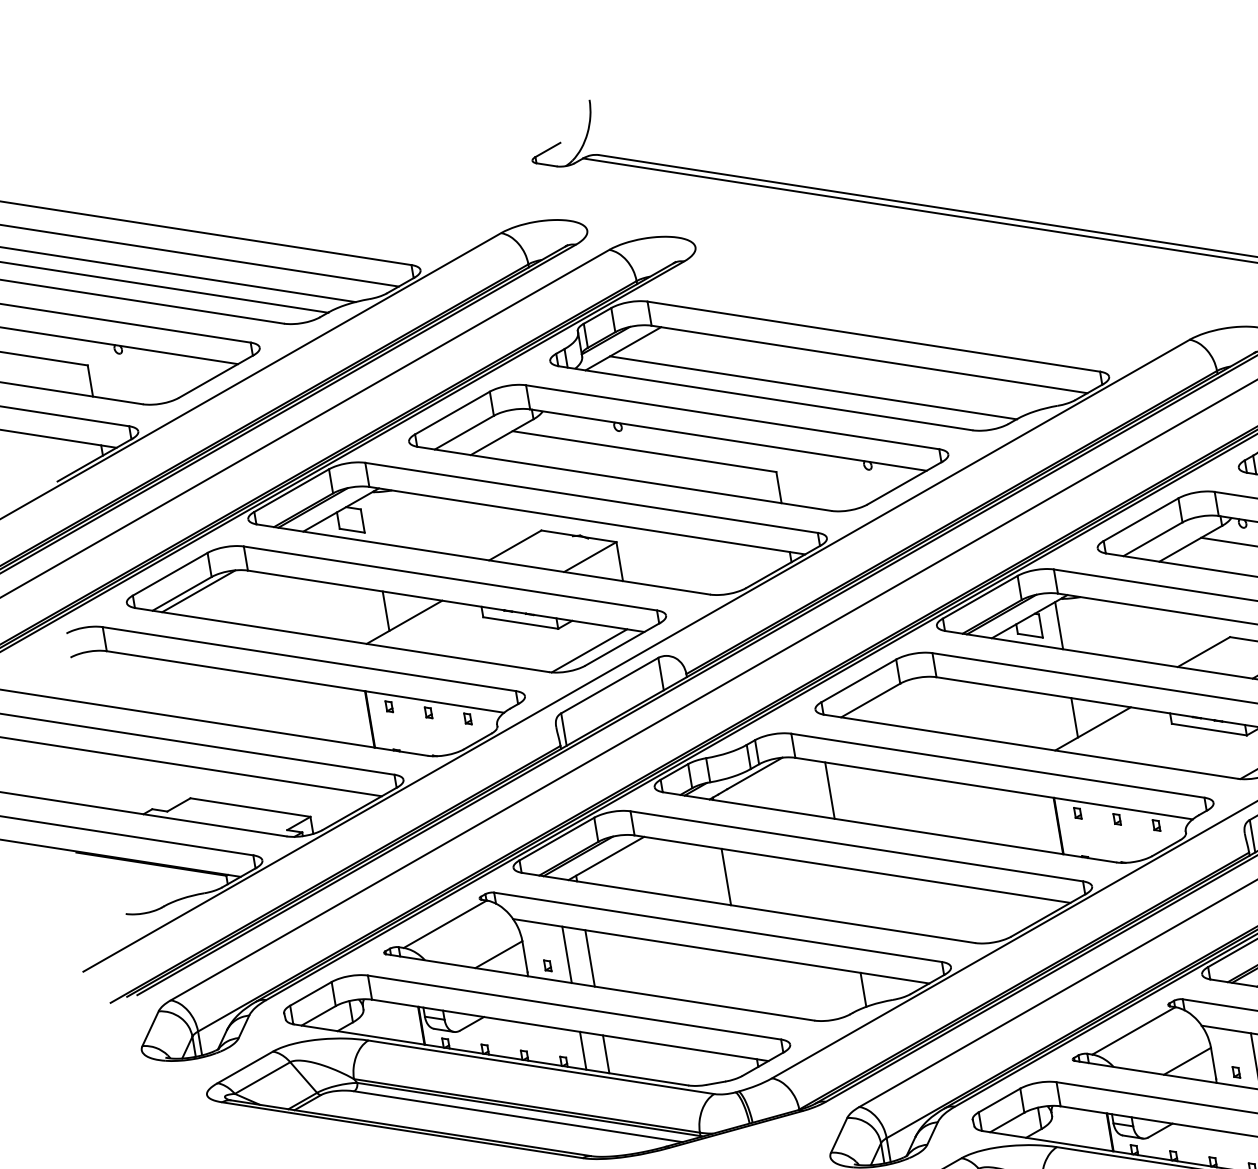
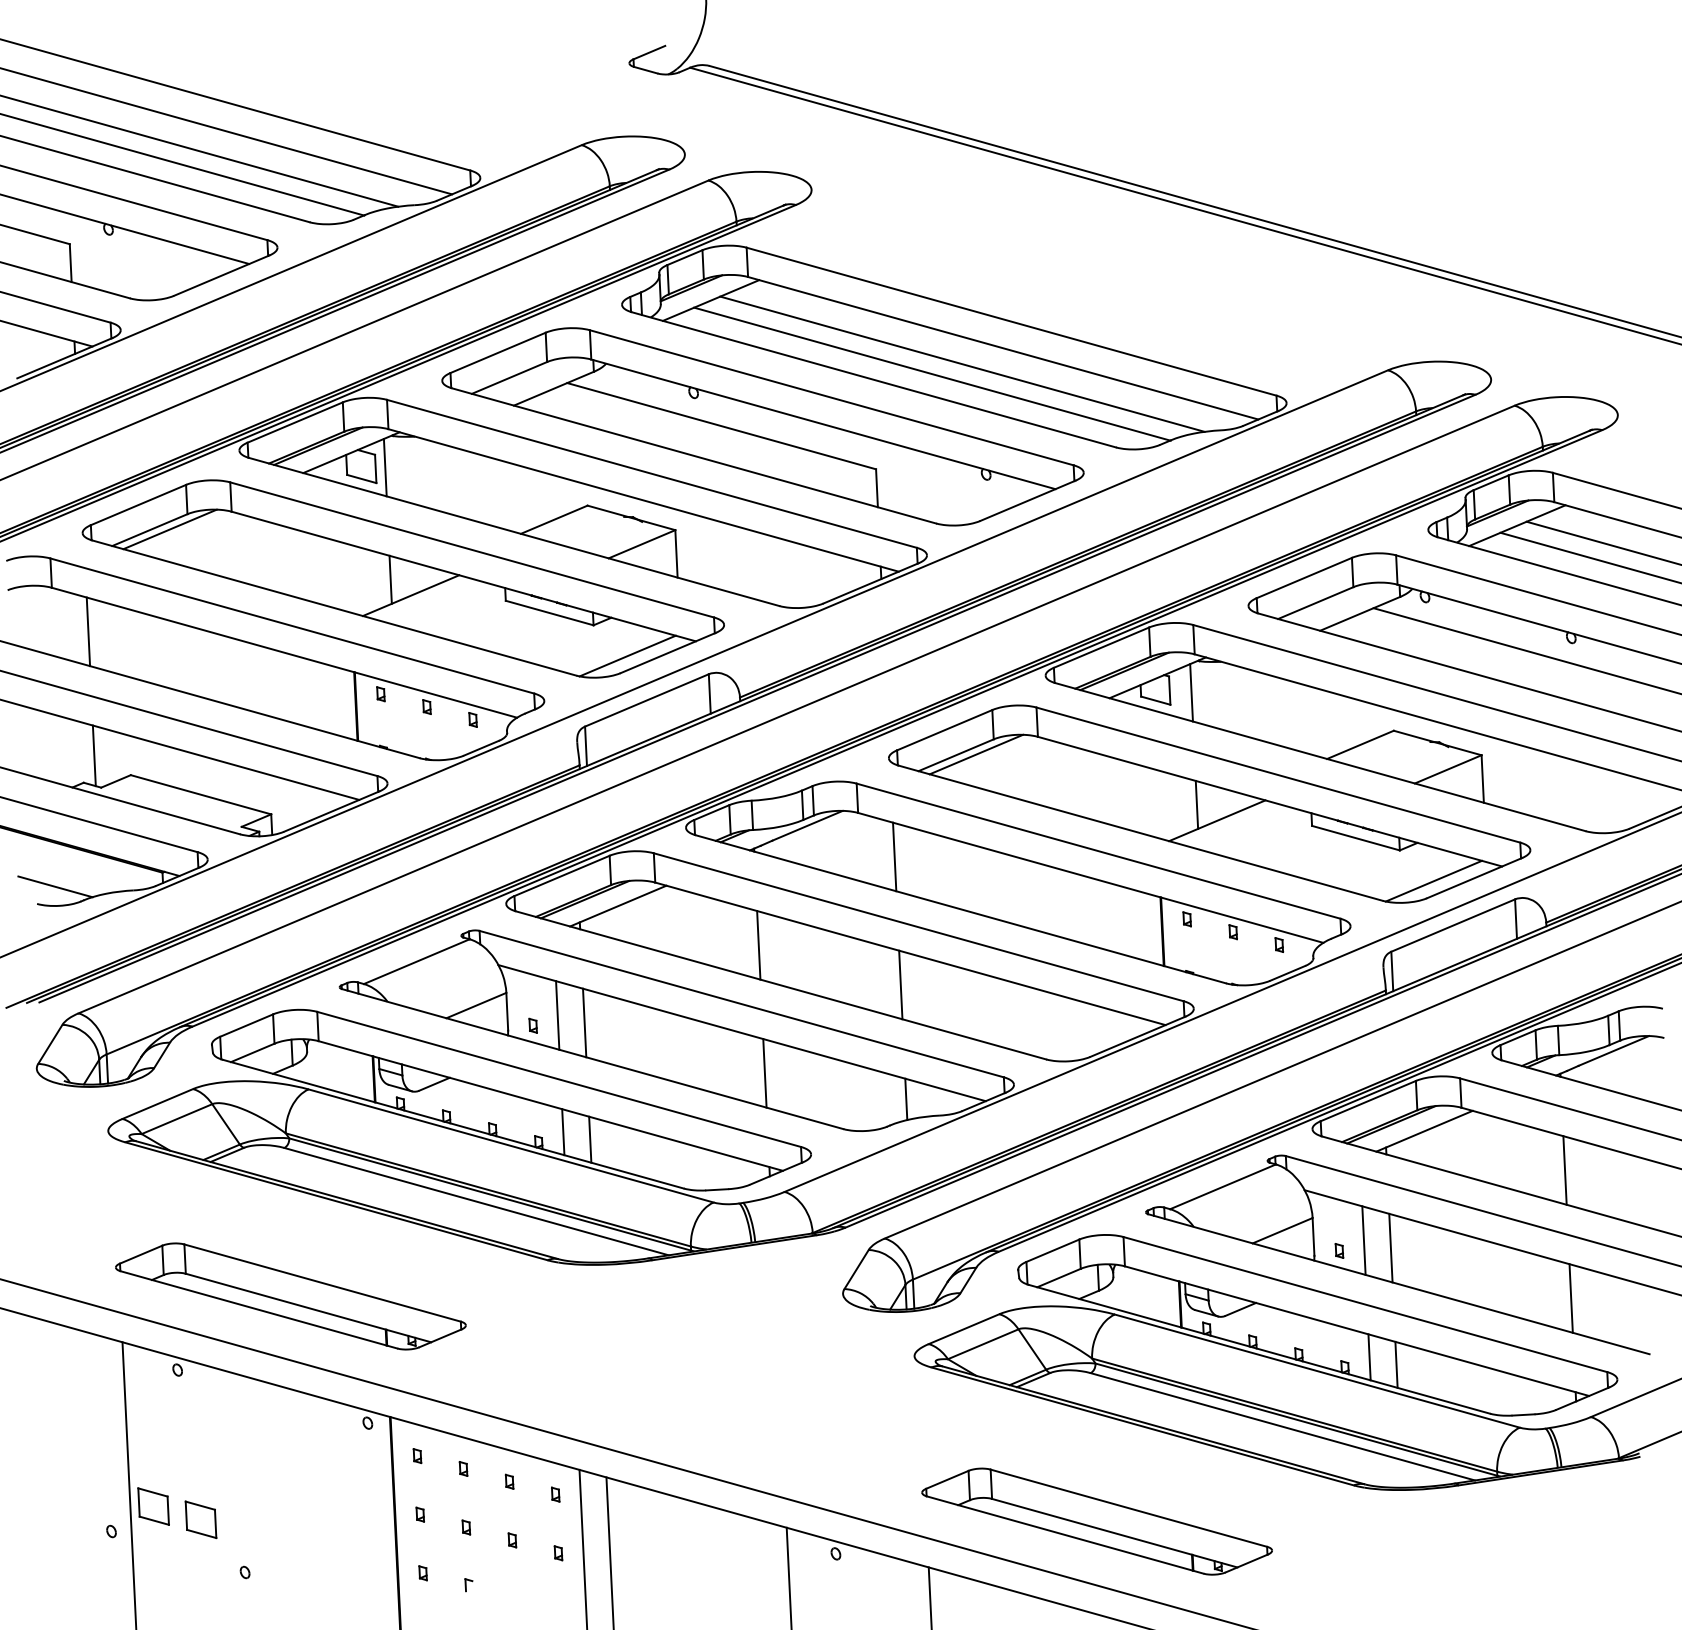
line: (837, 376) -> (962, 363), added
line: (369, 519) -> (384, 467), added
line: (141, 683) -> (88, 631), added
line: (887, 697) -> (976, 754), added
line: (157, 785) -> (93, 755), added
line: (847, 895) -> (900, 984), added
line: (139, 897) -> (55, 886), added
line: (743, 982) -> (764, 1073), added

